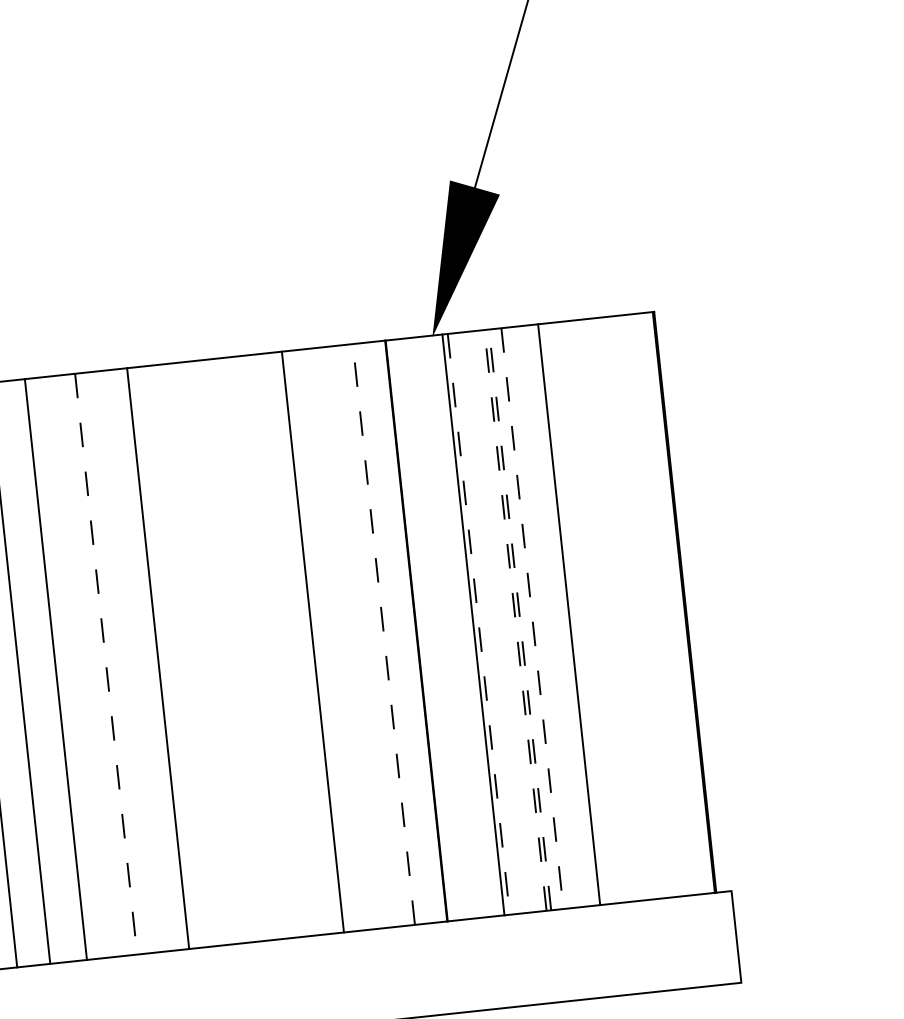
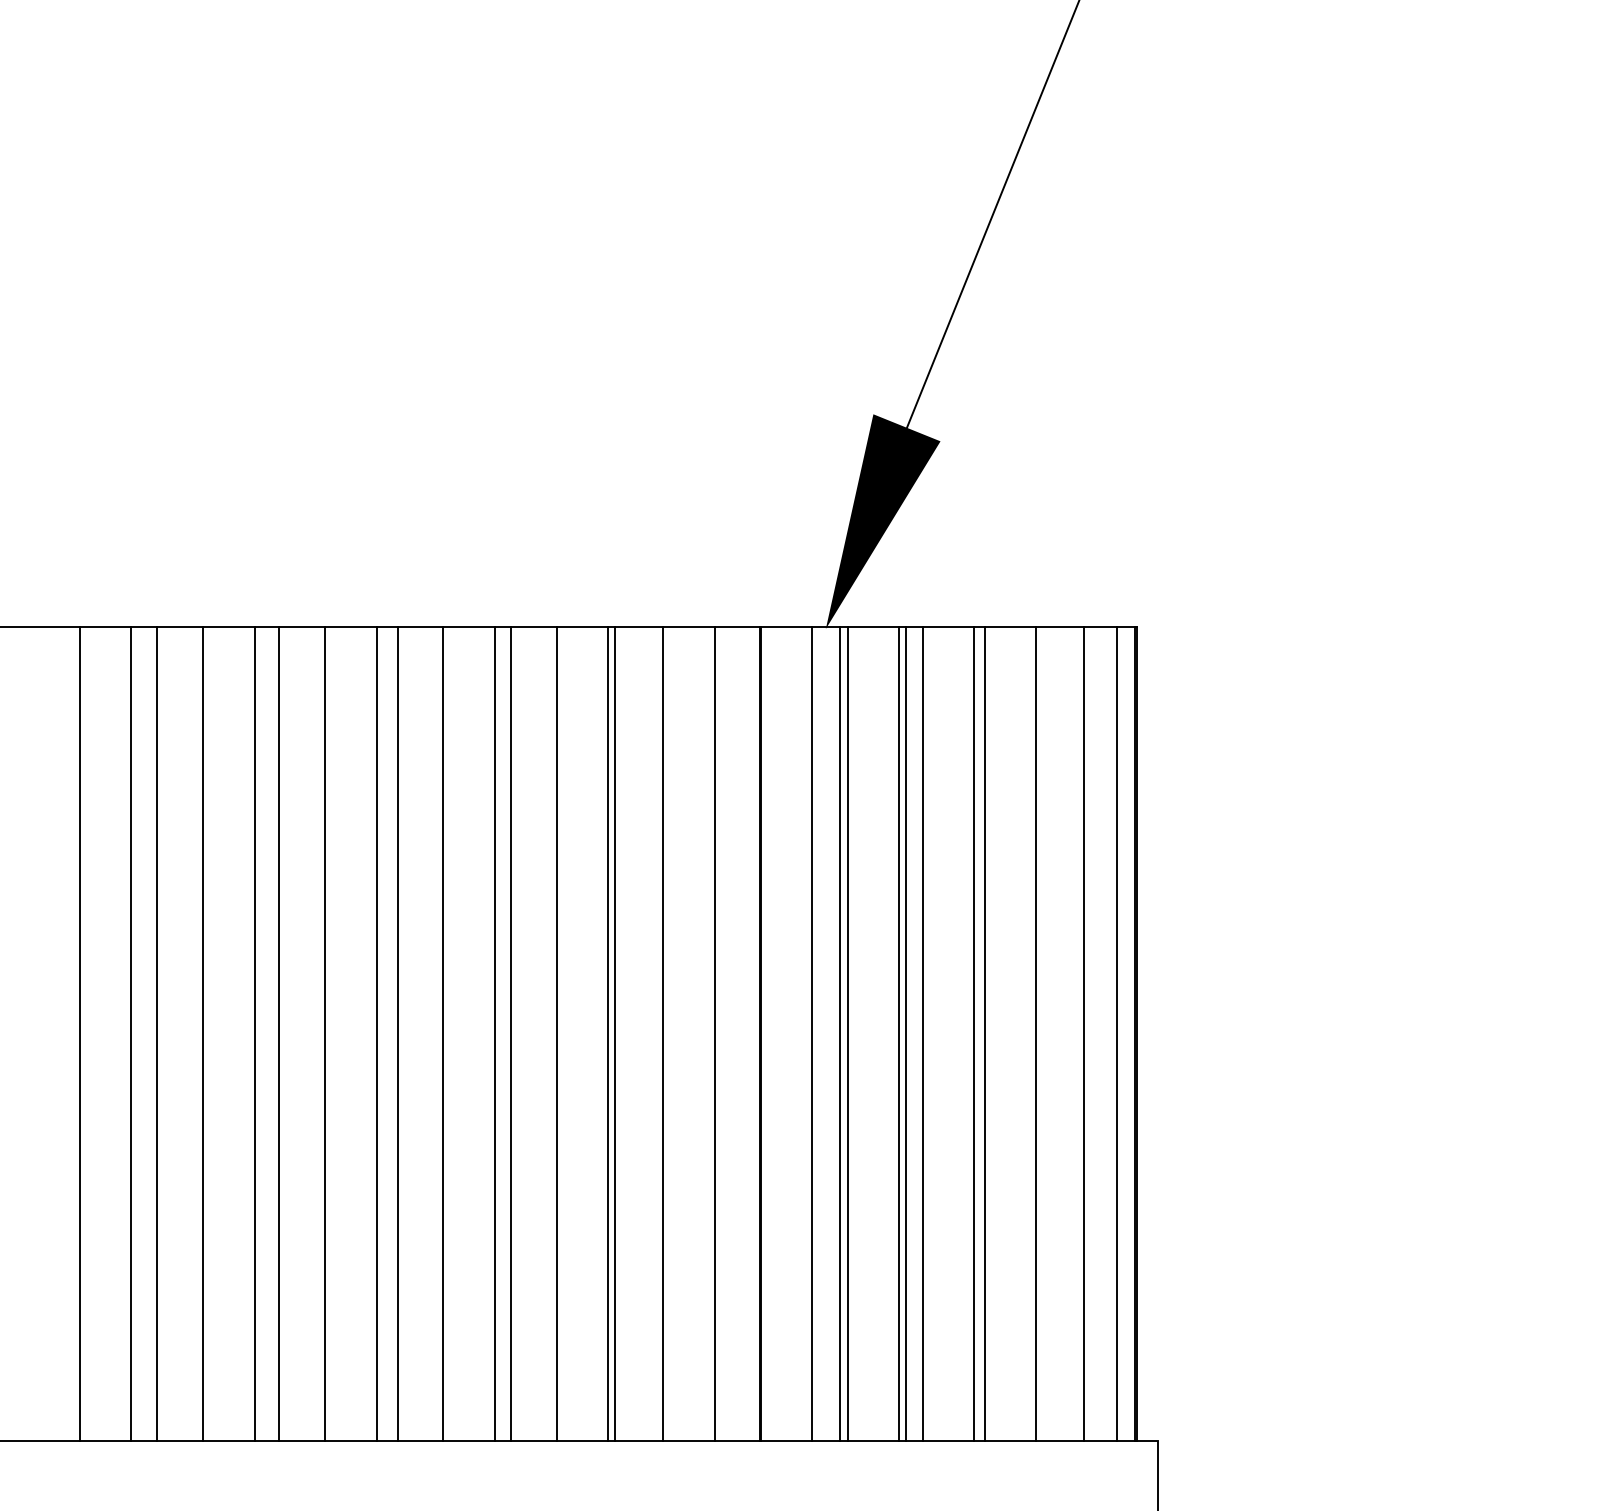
line: (671, 603) -> (1117, 1033), added
line: (647, 605) -> (1084, 1033), added
line: (613, 609) -> (1036, 1033), added
line: (576, 613) -> (984, 1033), added
line: (520, 619) -> (905, 1033), dashed -> solid
line: (532, 619) -> (922, 1034), dashed -> solid
line: (515, 620) -> (899, 1033), dashed -> solid
line: (478, 624) -> (847, 1034), dashed -> solid
line: (453, 626) -> (812, 1033), added
line: (383, 634) -> (714, 1033), dashed -> solid
line: (347, 638) -> (663, 1033), added
line: (308, 642) -> (608, 1033), added
line: (271, 646) -> (556, 1033), added
line: (238, 649) -> (510, 1033), added
line: (226, 650) -> (494, 1033), added
line: (190, 654) -> (443, 1033), added
line: (142, 659) -> (376, 1033), added
line: (106, 664) -> (325, 1034), dashed -> solid
line: (73, 667) -> (279, 1033), added

